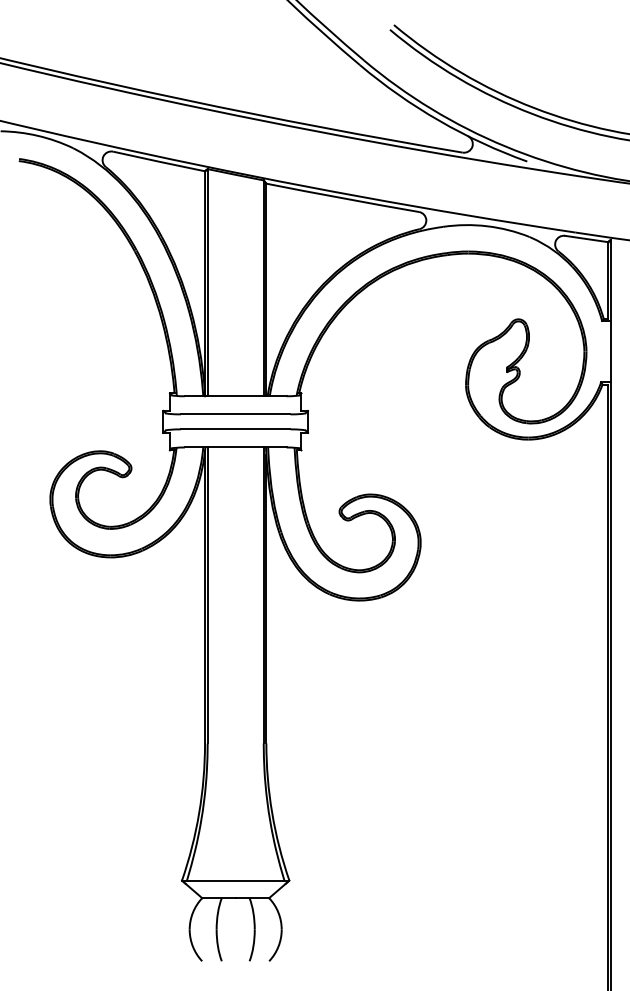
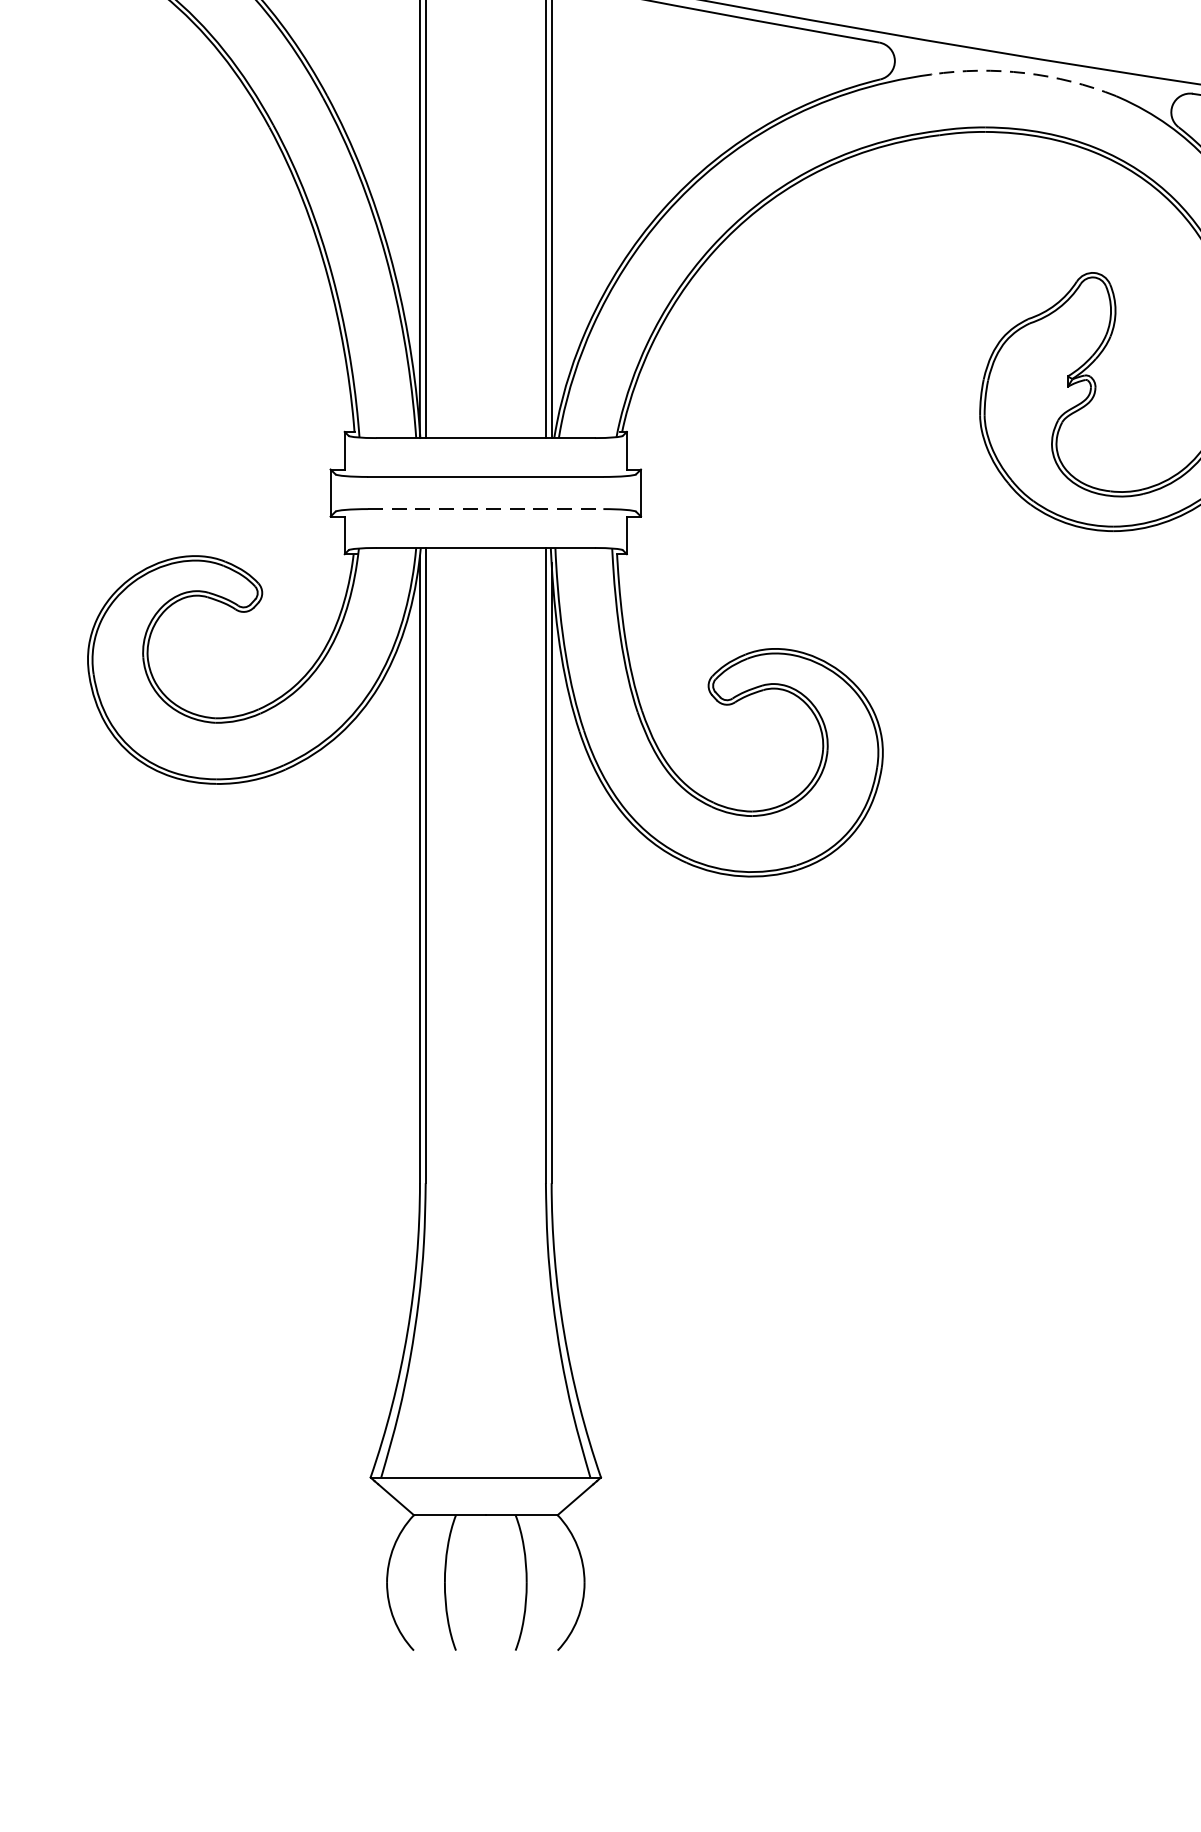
arc: (487, 226) -> (1026, 73), solid -> dashed
line: (235, 429) -> (485, 509), solid -> dashed

